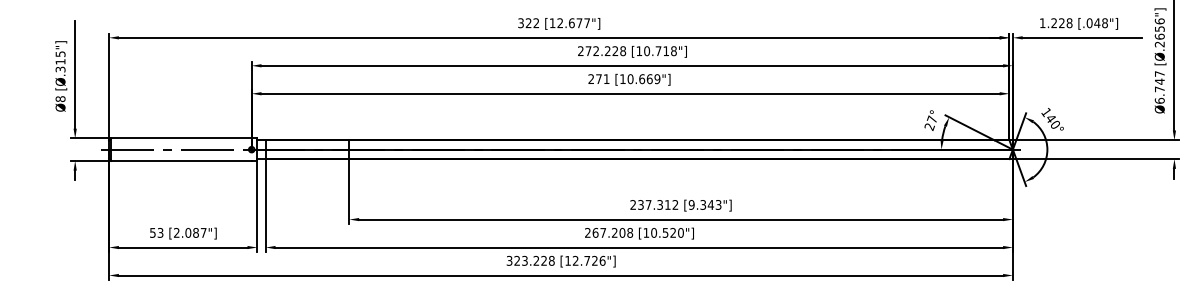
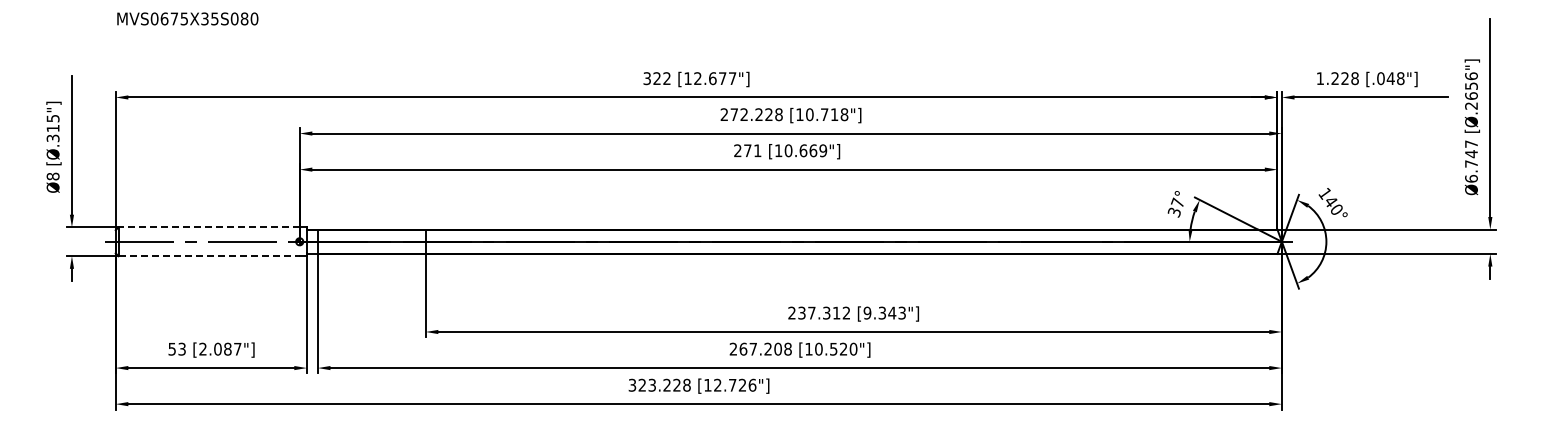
text: (929, 126) -> (1174, 212), 27° -> 37°
line: (181, 138) -> (209, 227), solid -> dashed
line: (181, 161) -> (209, 256), solid -> dashed

